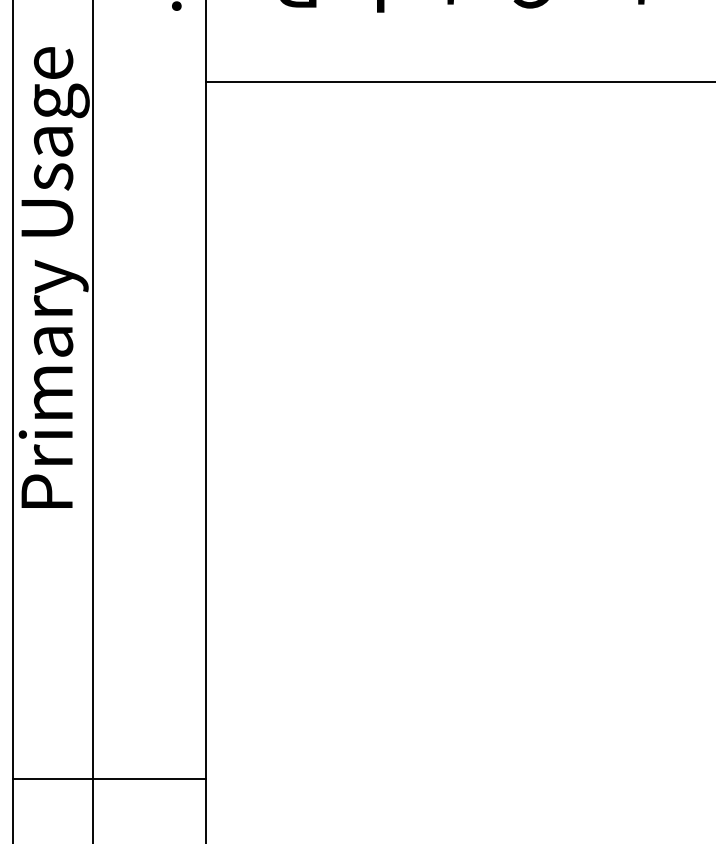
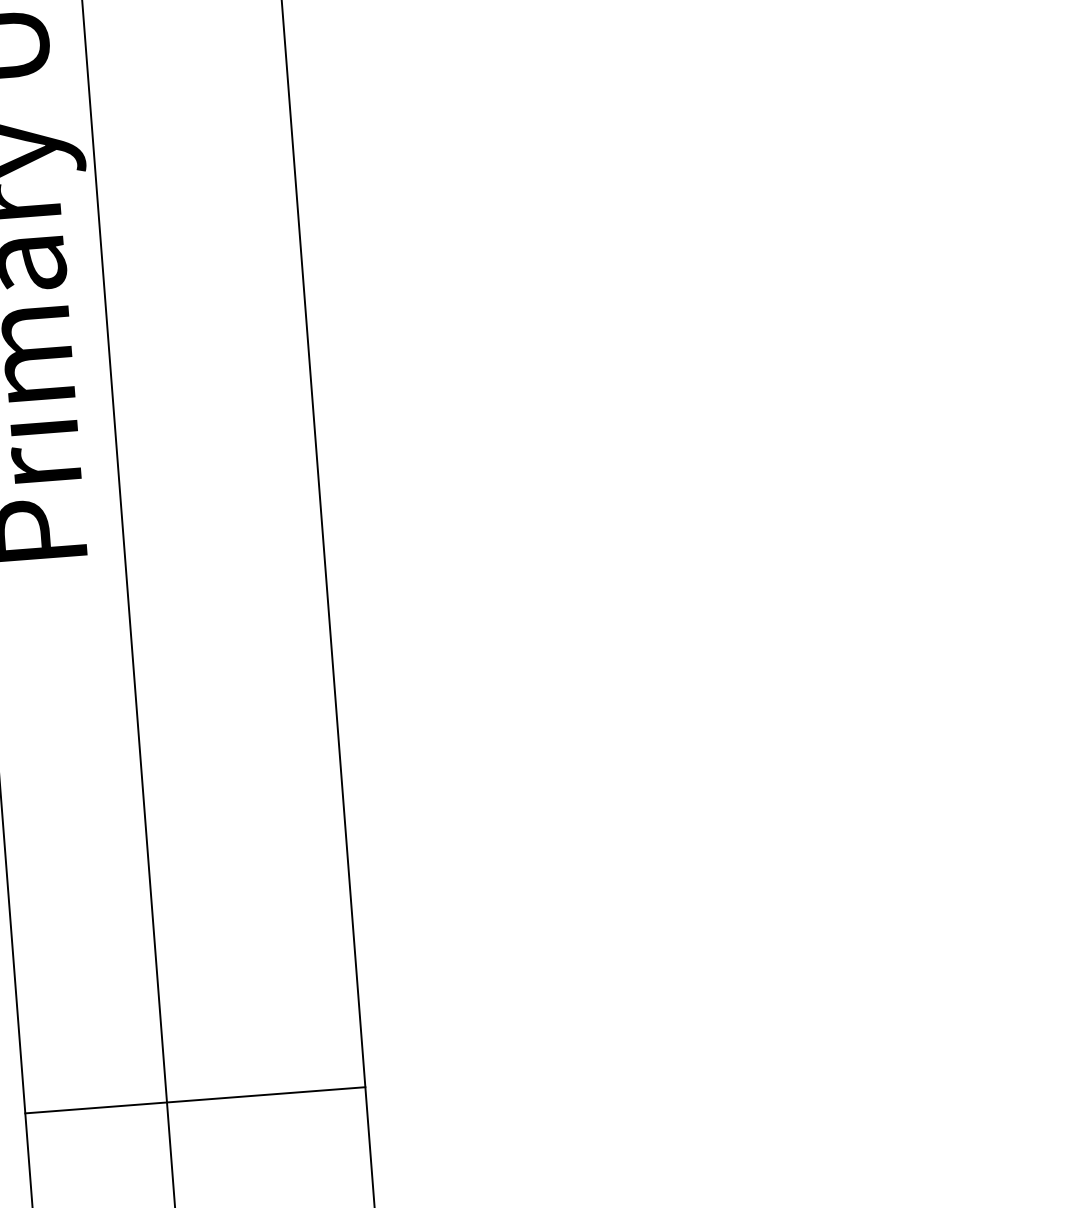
line: (109, 778) -> (195, 1099), moved

